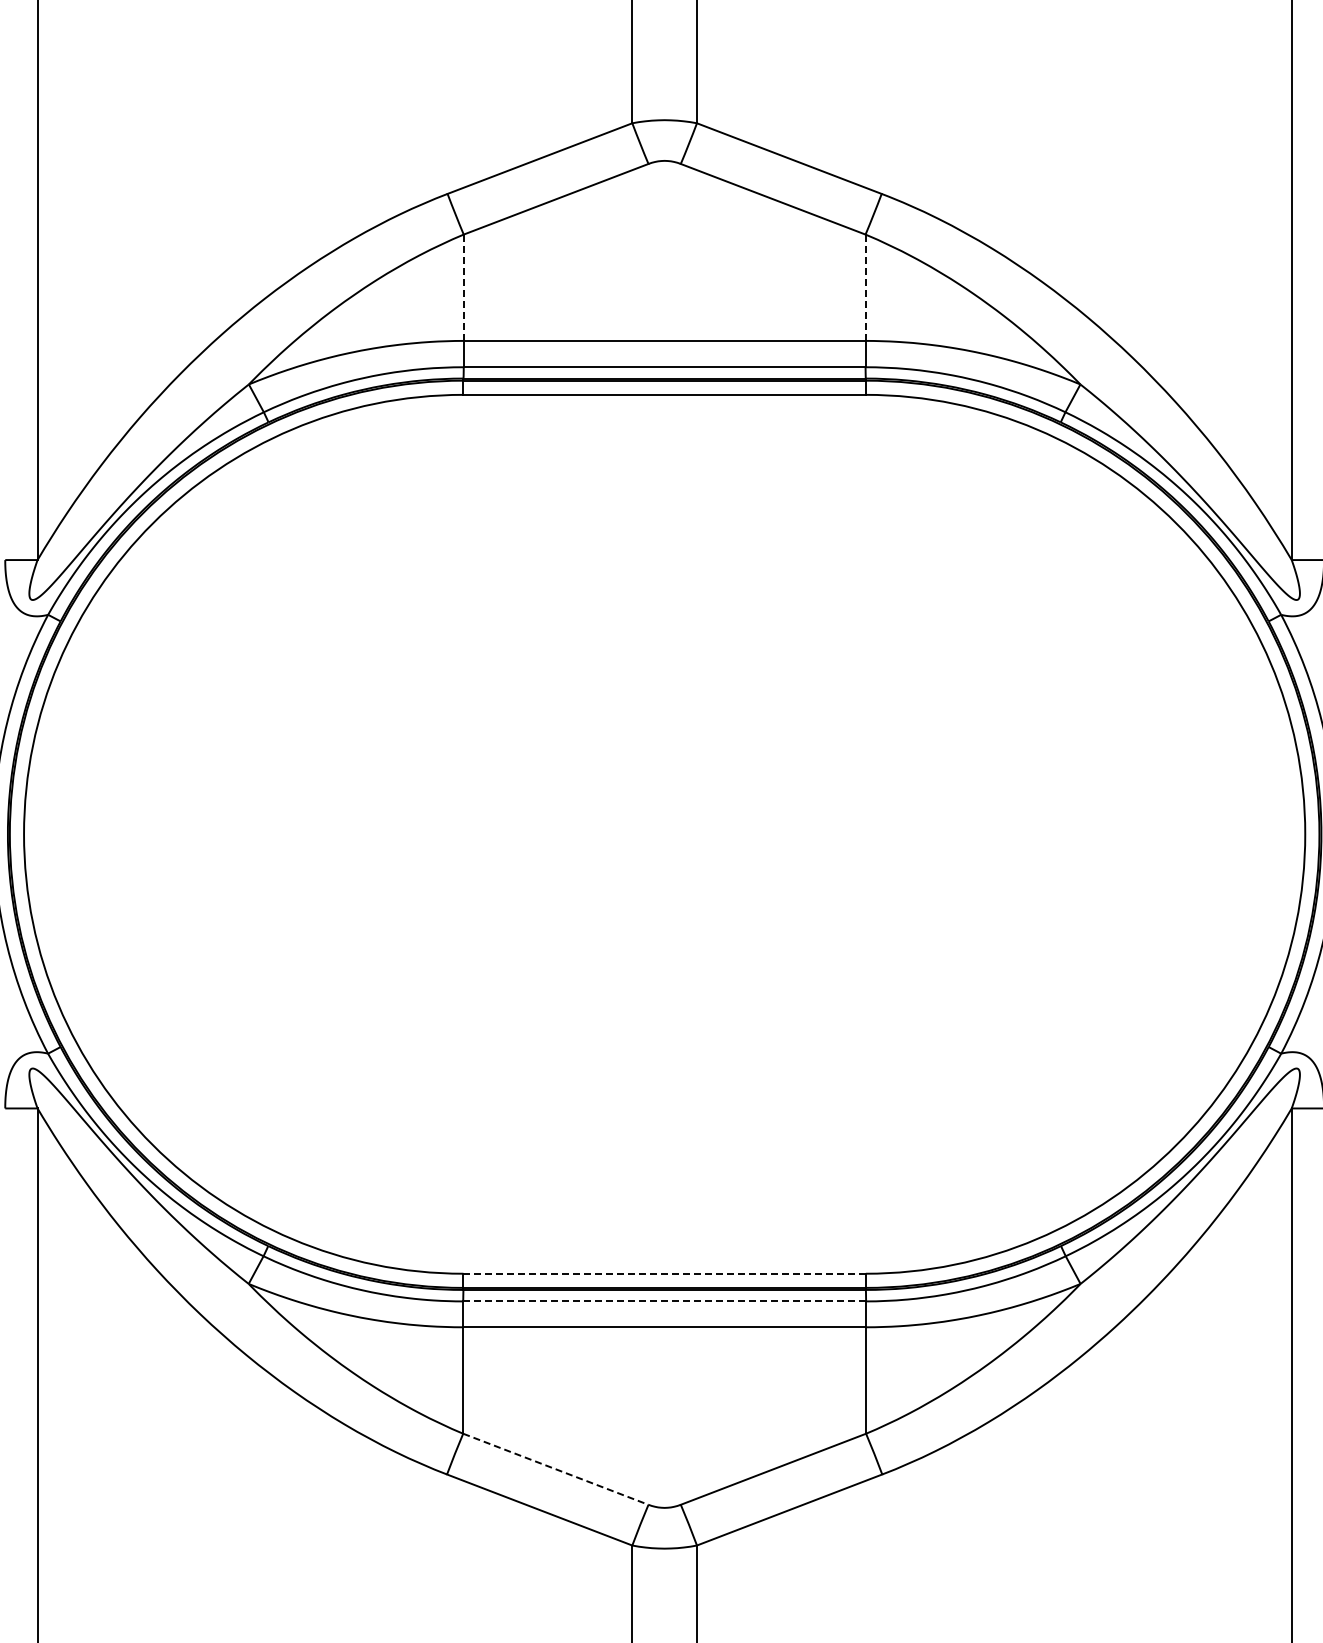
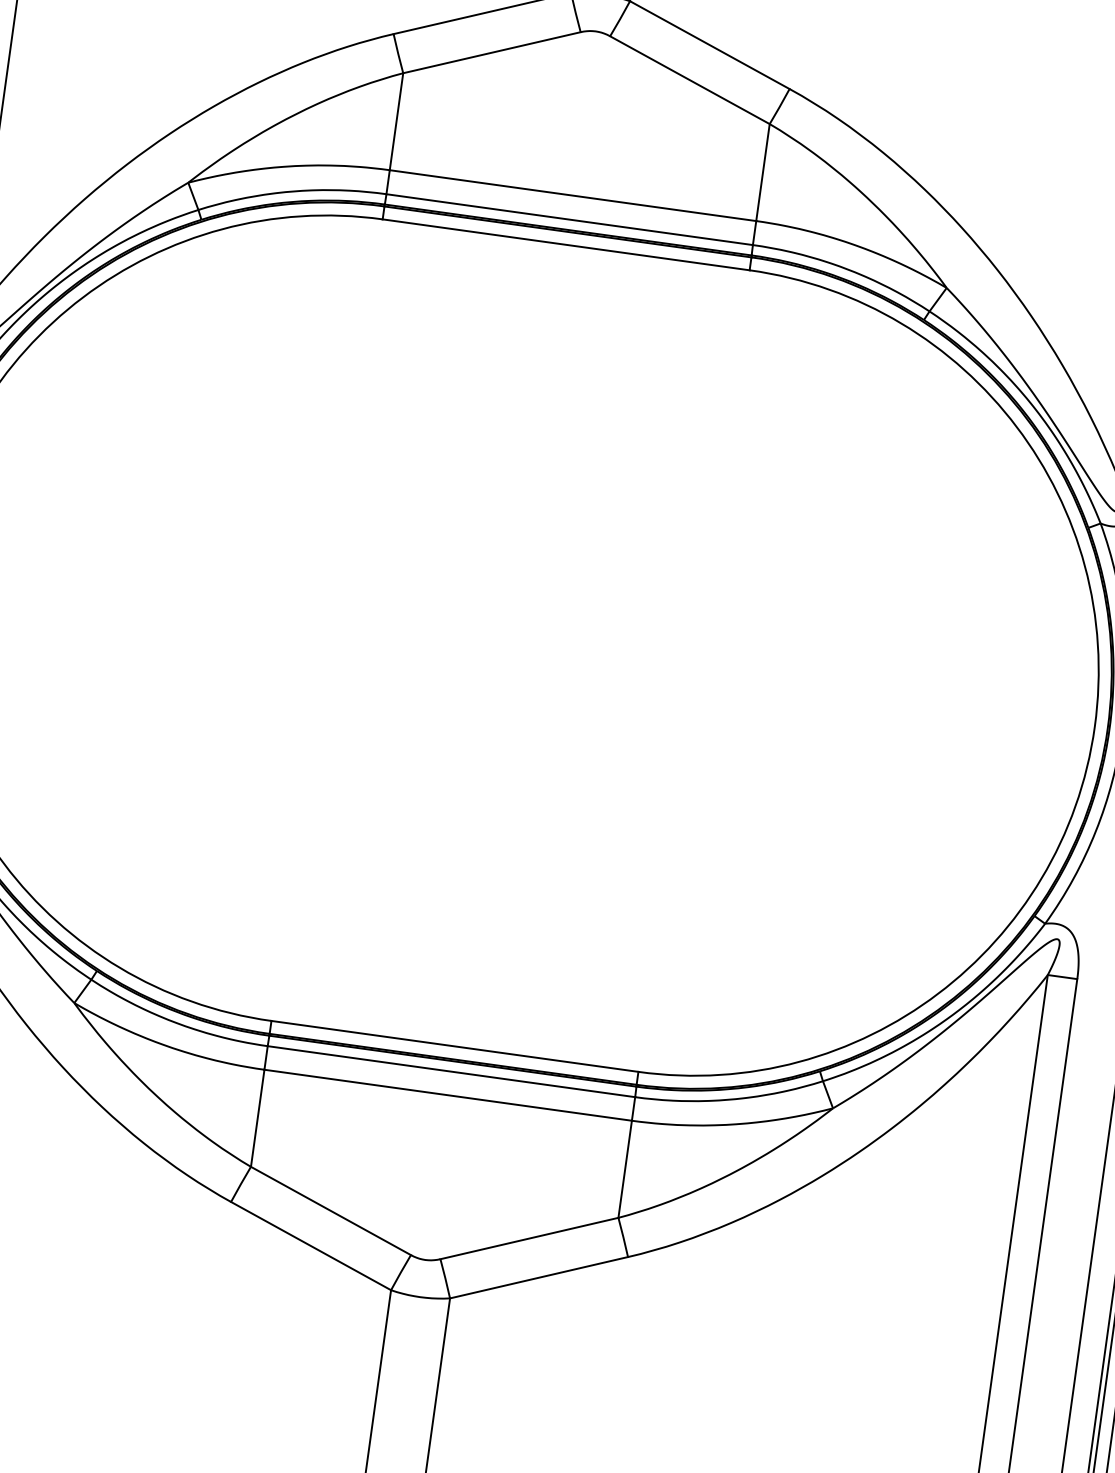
line: (463, 288) -> (396, 122), dashed -> solid
line: (865, 288) -> (762, 173), dashed -> solid
line: (665, 1273) -> (455, 1046), dashed -> solid
line: (665, 1301) -> (452, 1071), dashed -> solid
line: (556, 1469) -> (331, 1211), dashed -> solid

